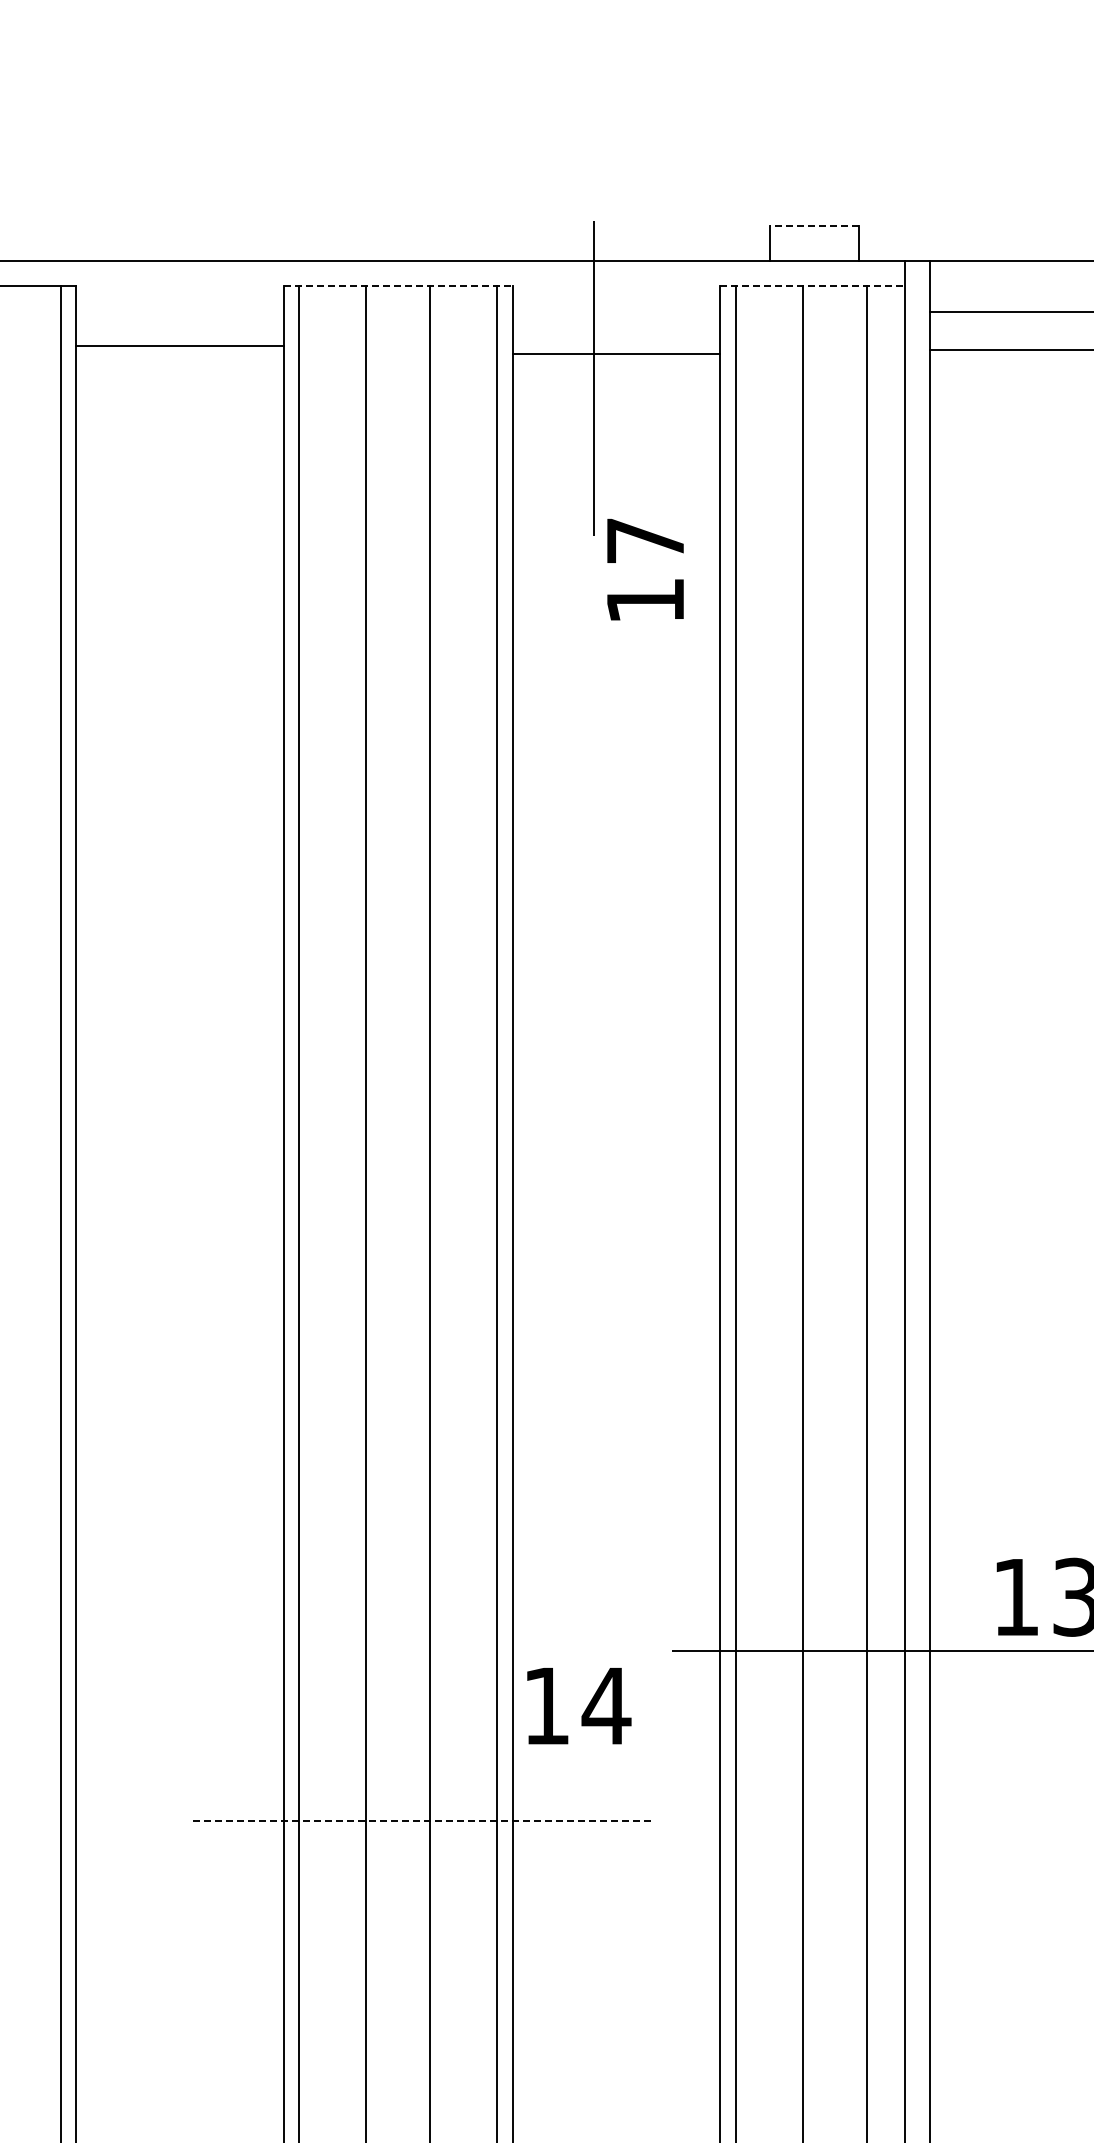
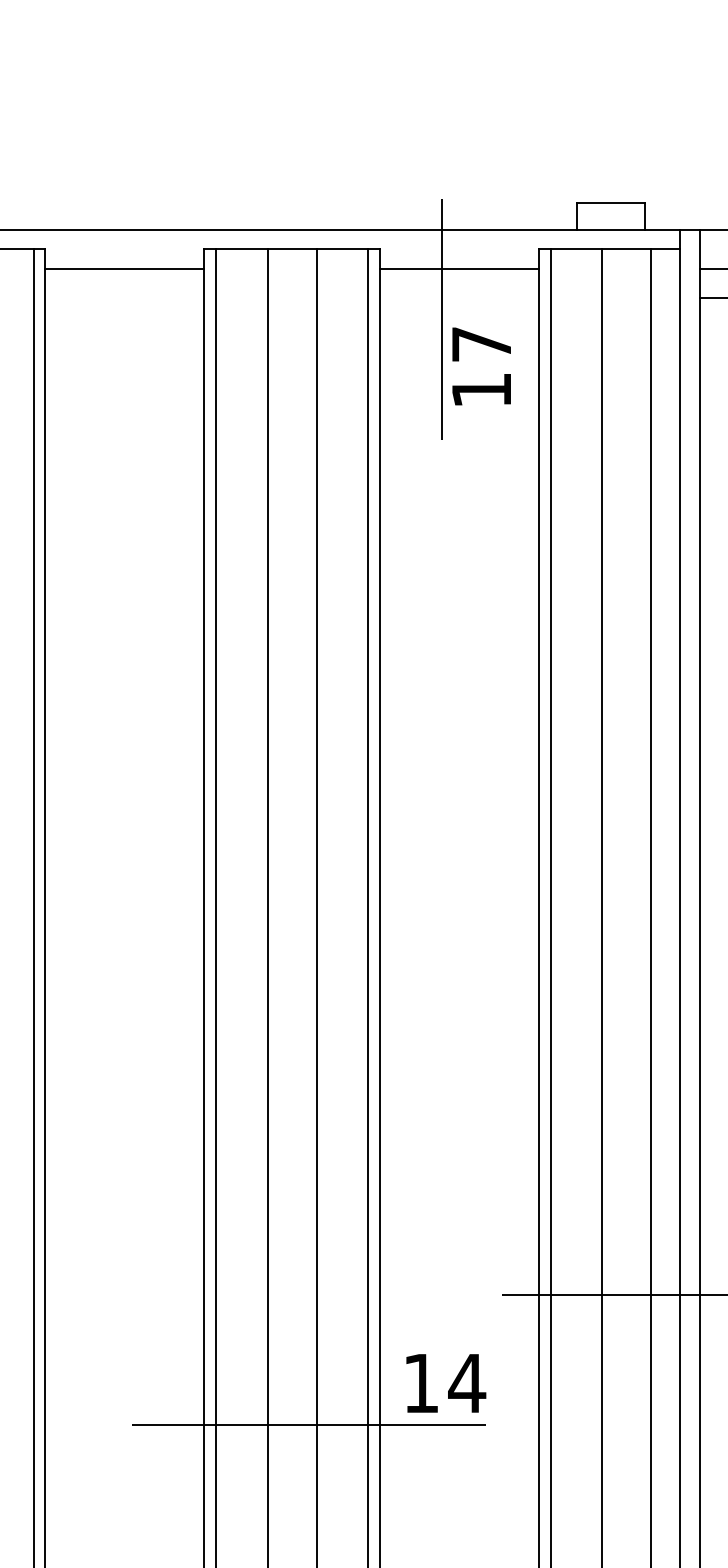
line: (814, 225) -> (611, 202), dashed -> solid
line: (398, 286) -> (292, 249), dashed -> solid
line: (813, 286) -> (610, 249), dashed -> solid
line: (179, 346) -> (124, 269), moved
line: (616, 354) -> (459, 269), moved
text: (645, 569) -> (481, 366), moved
text: (579, 1706) -> (446, 1383), moved
line: (420, 1821) -> (309, 1425), dashed -> solid

